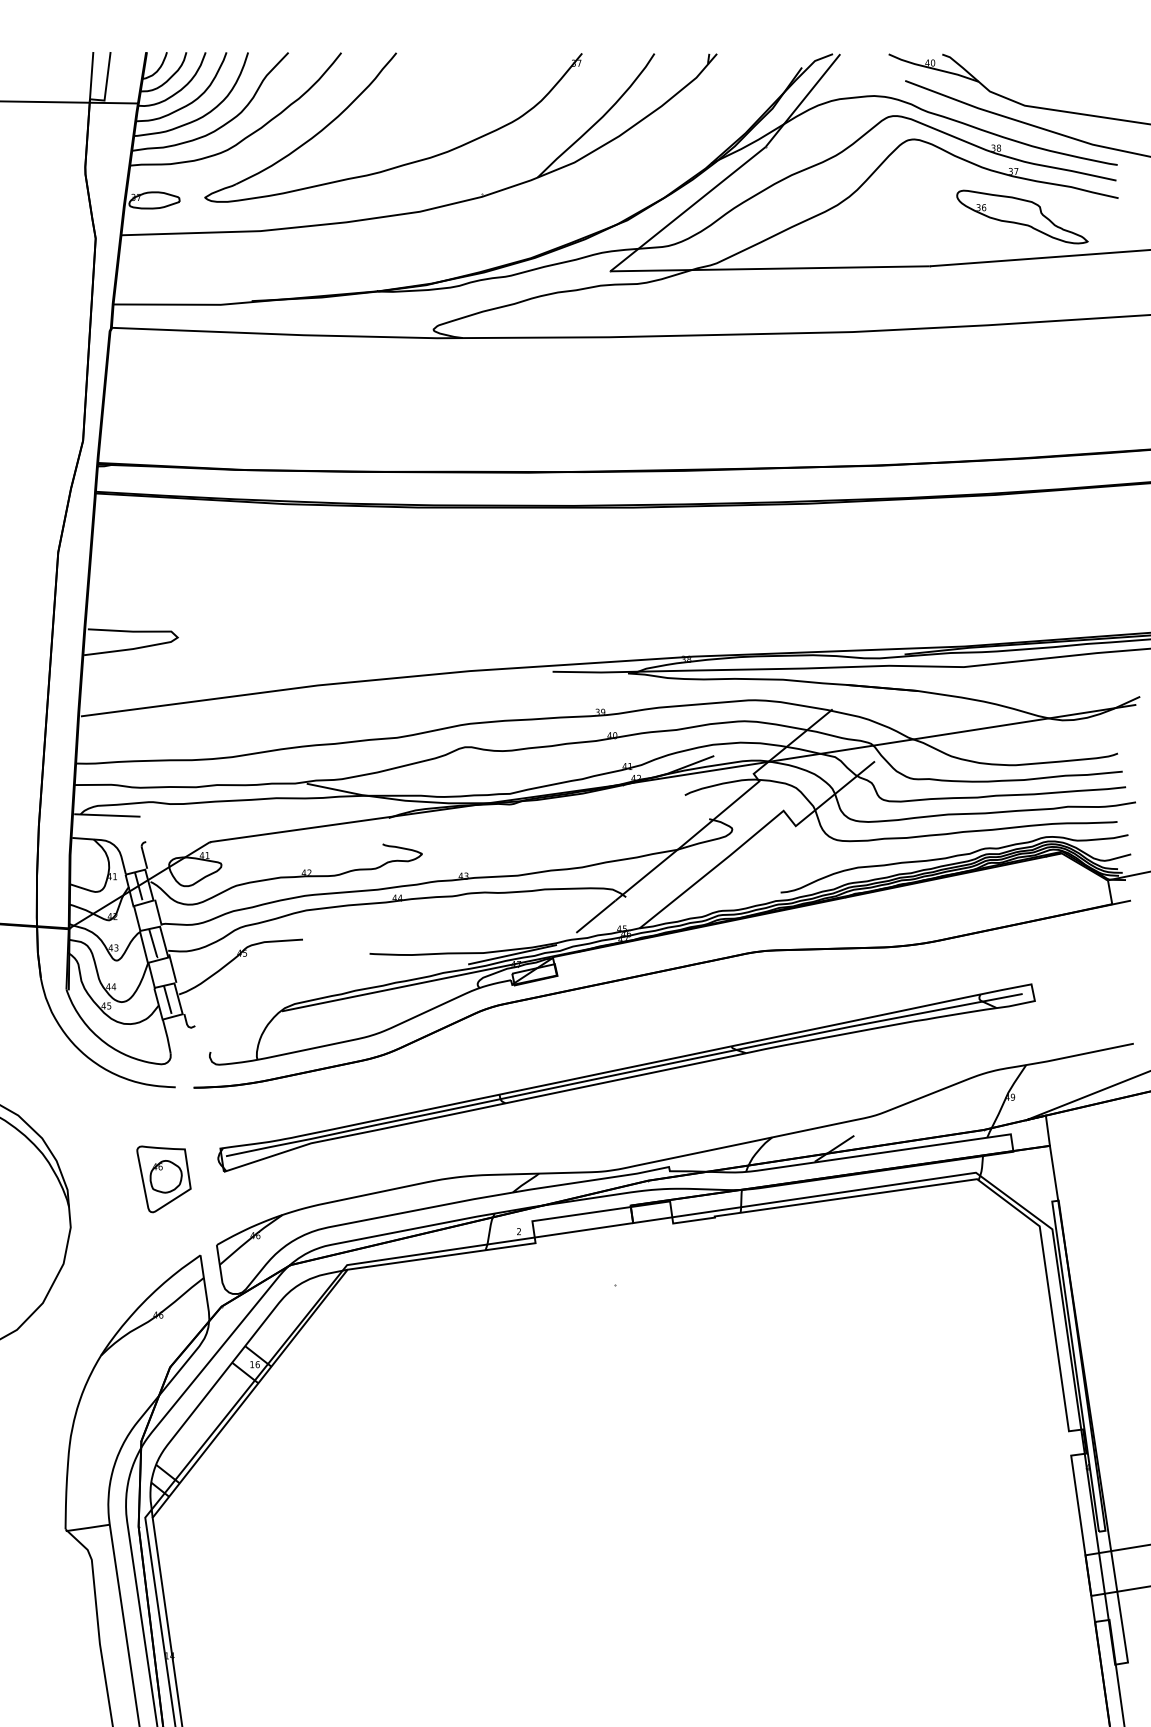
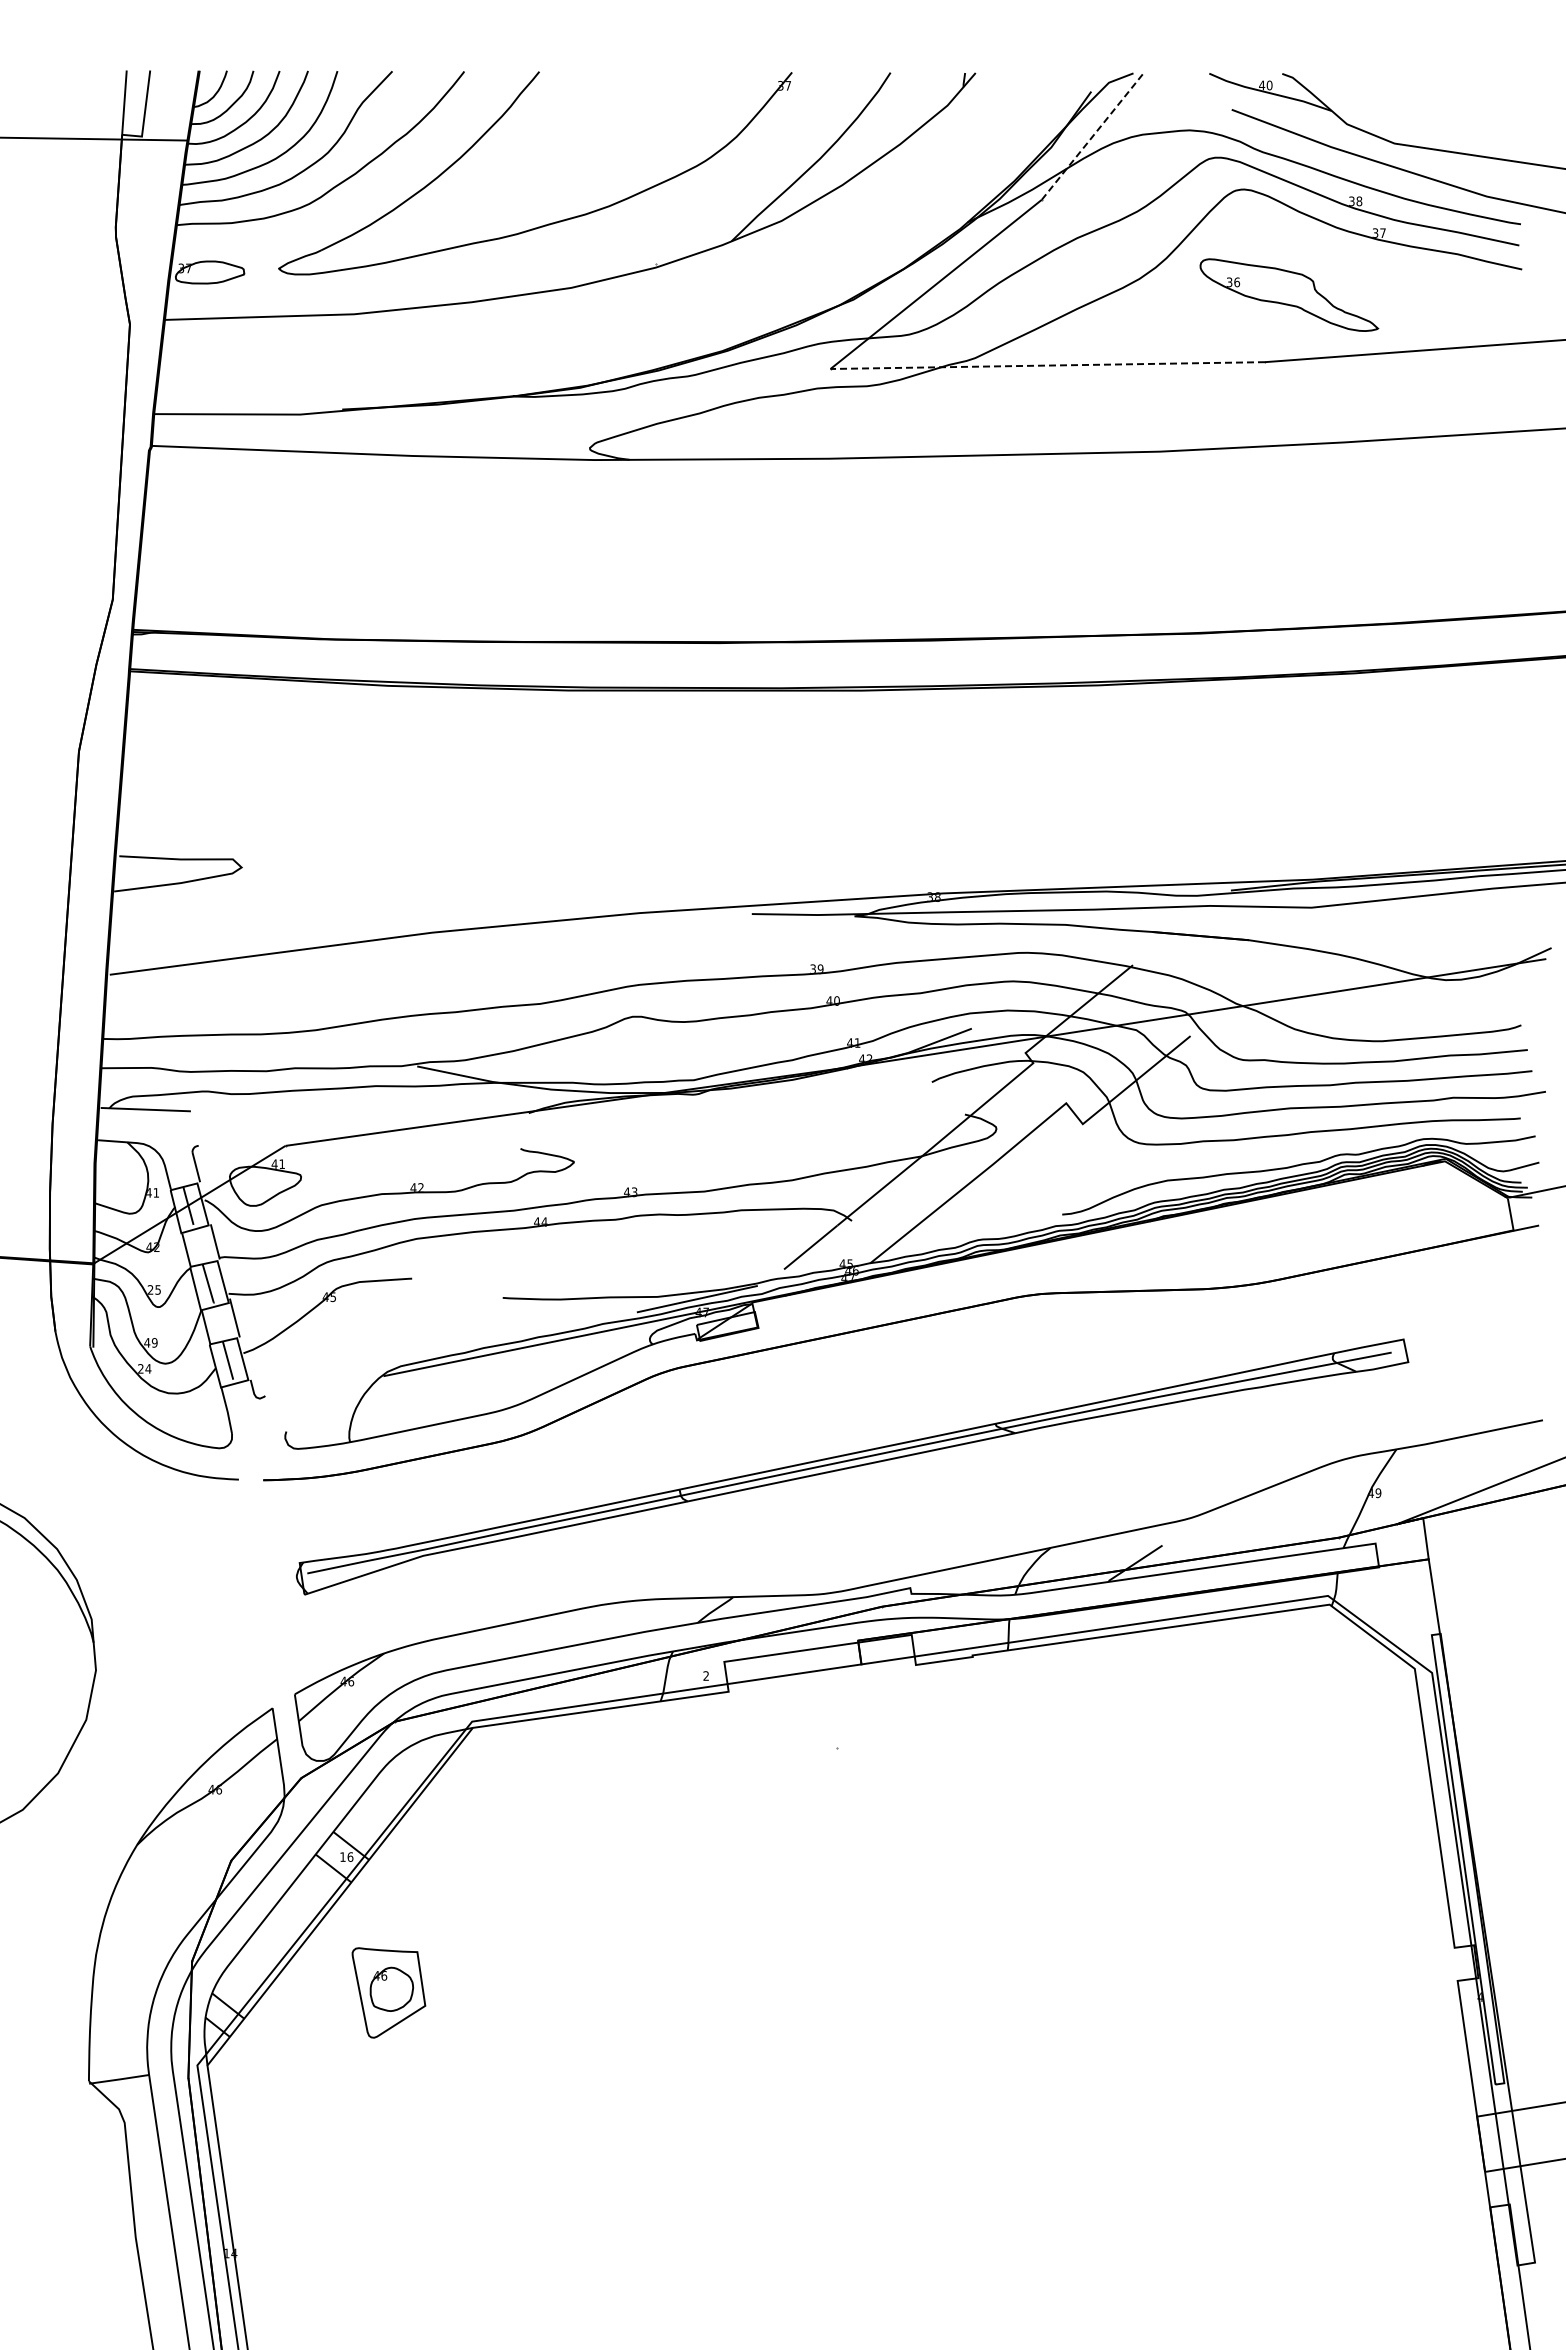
line: (802, 100) -> (1092, 136), solid -> dashed
part: (1022, 216) -> (1289, 294), moved
line: (769, 268) -> (1047, 365), solid -> dashed
text: (113, 947) -> (153, 1289), 43 -> 25
text: (113, 986) -> (154, 1342), 44 -> 49
text: (106, 1005) -> (144, 1368), 45 -> 24
part: (163, 1179) -> (388, 1992), moved

